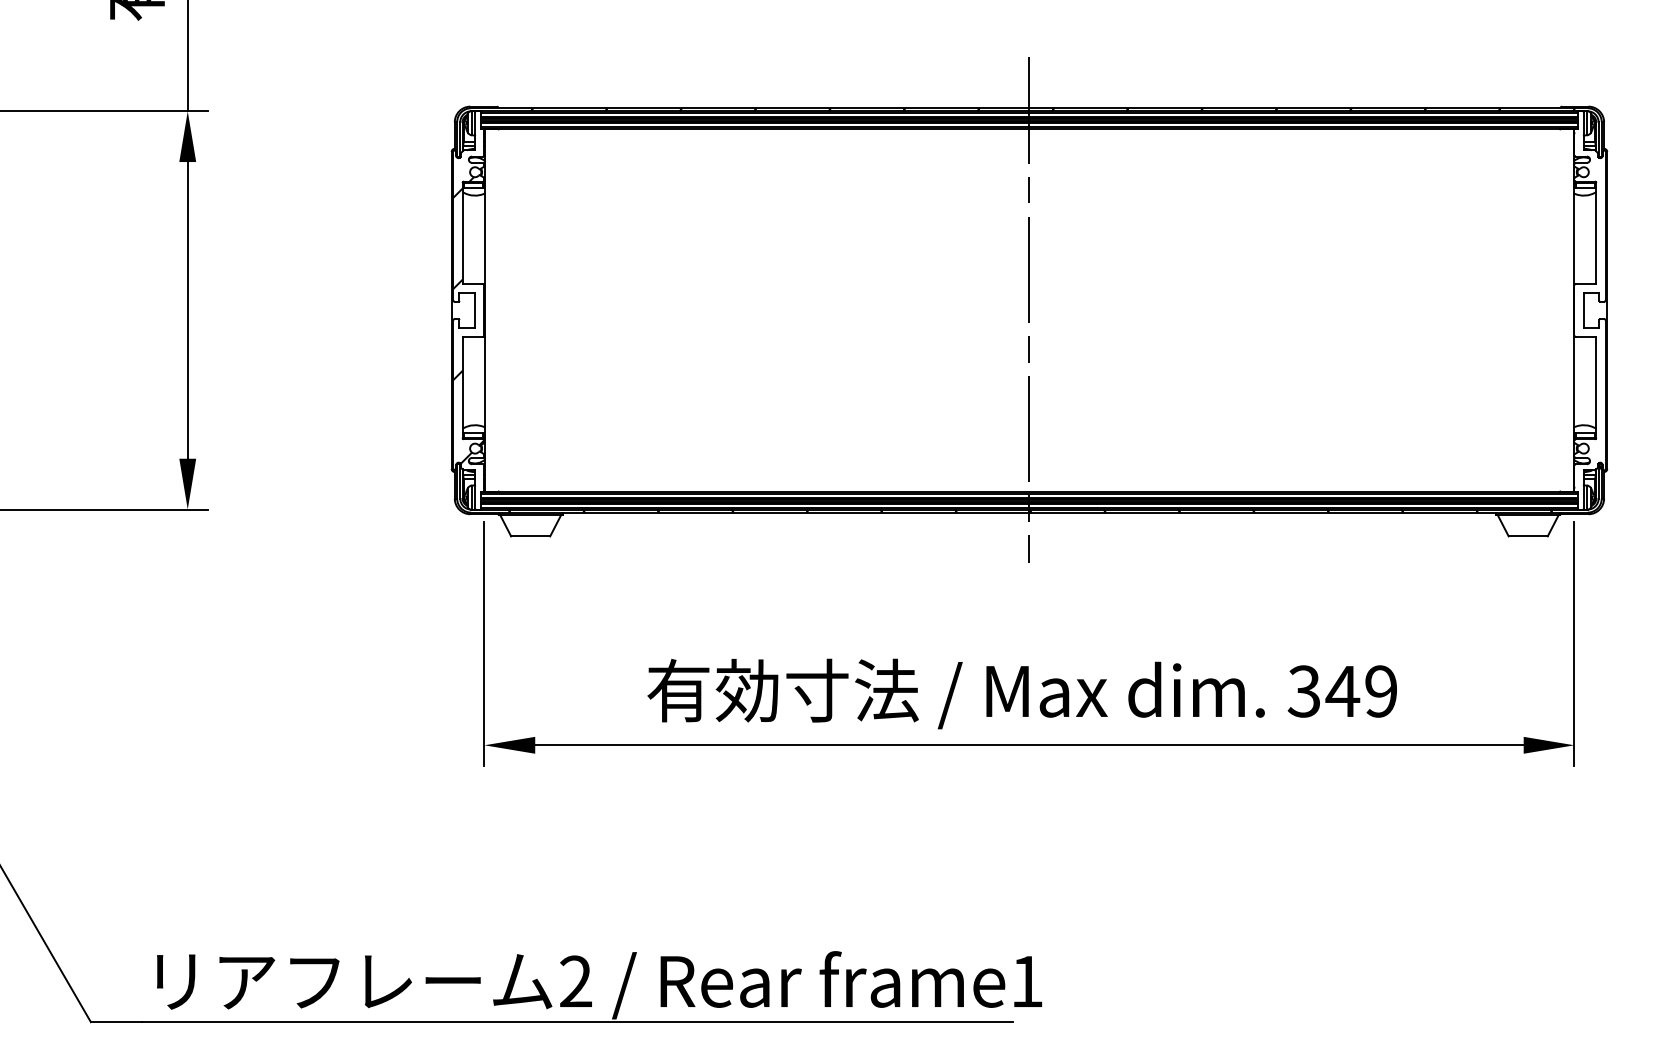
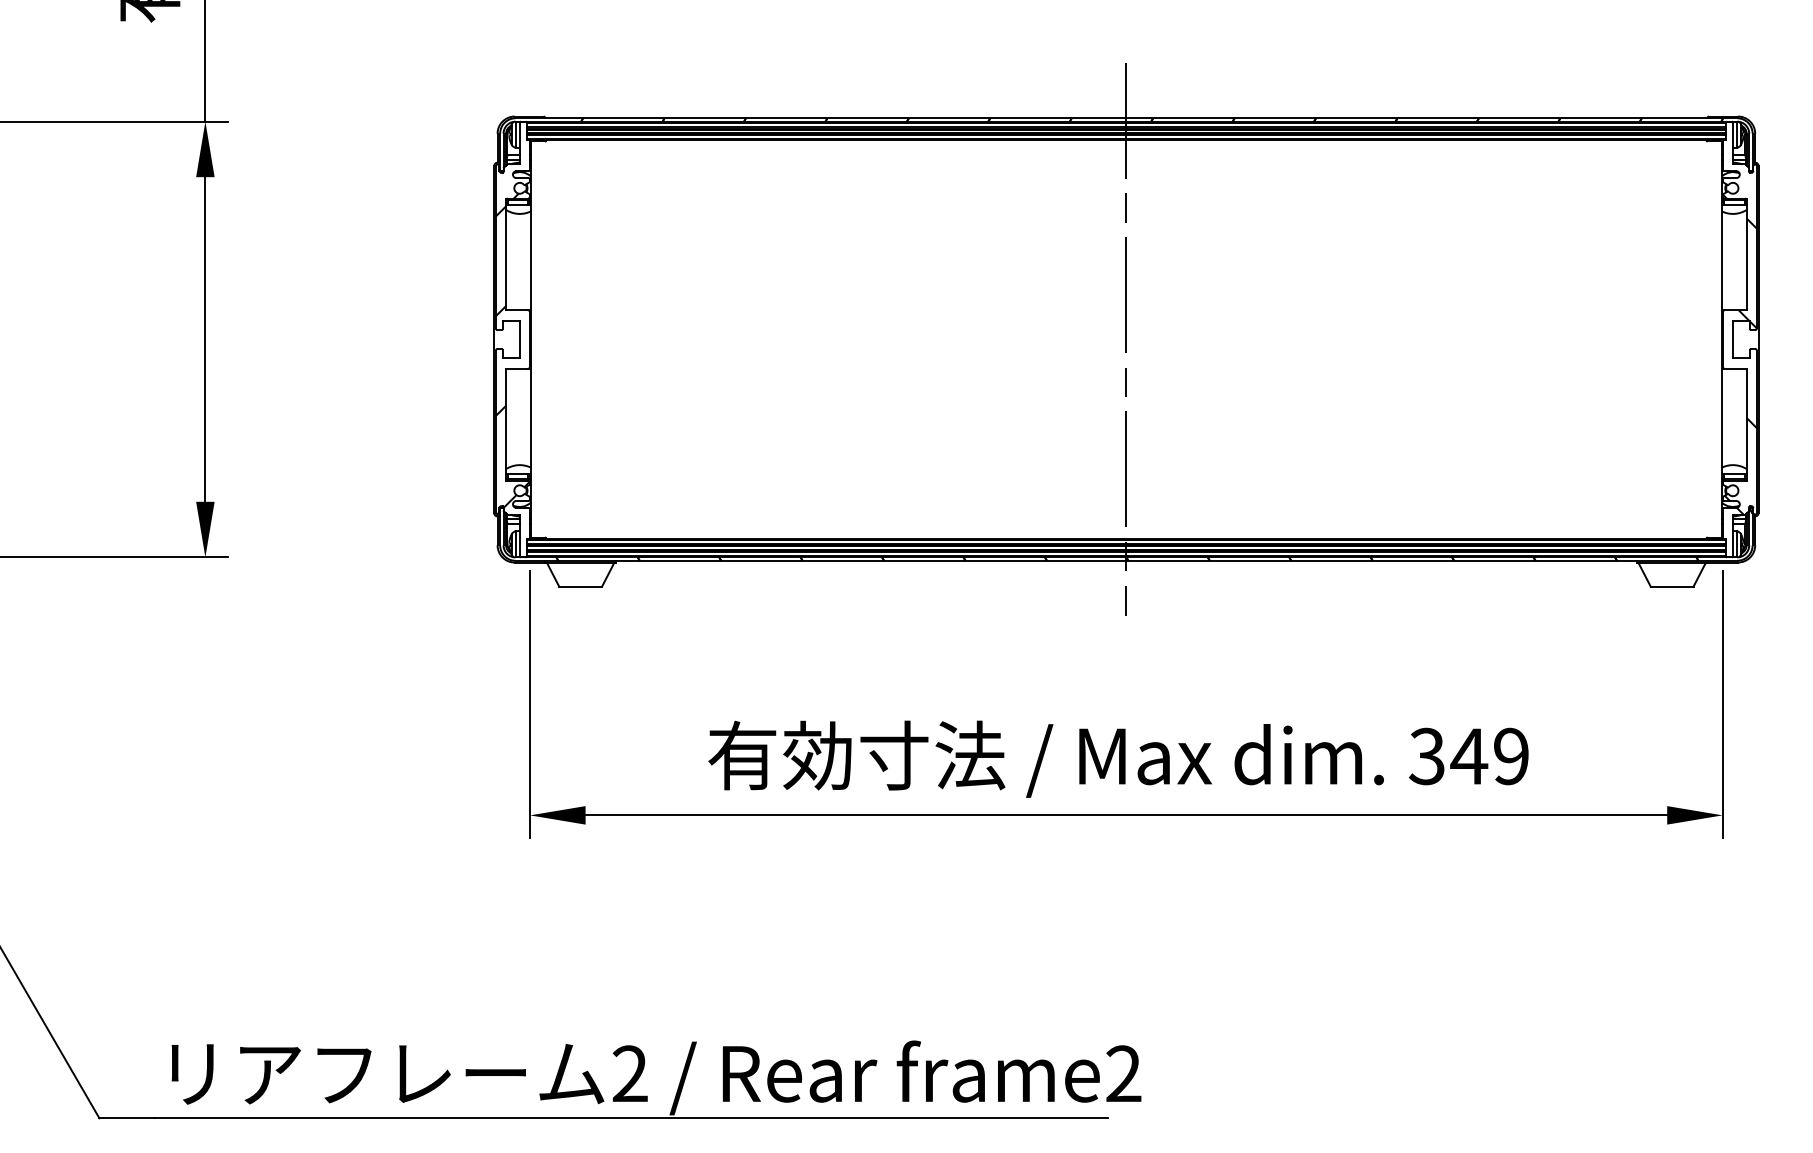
hatch: (1589, 324) -> (1739, 354), added
text: (1026, 981) -> (1123, 1073), frame1 -> frame2

